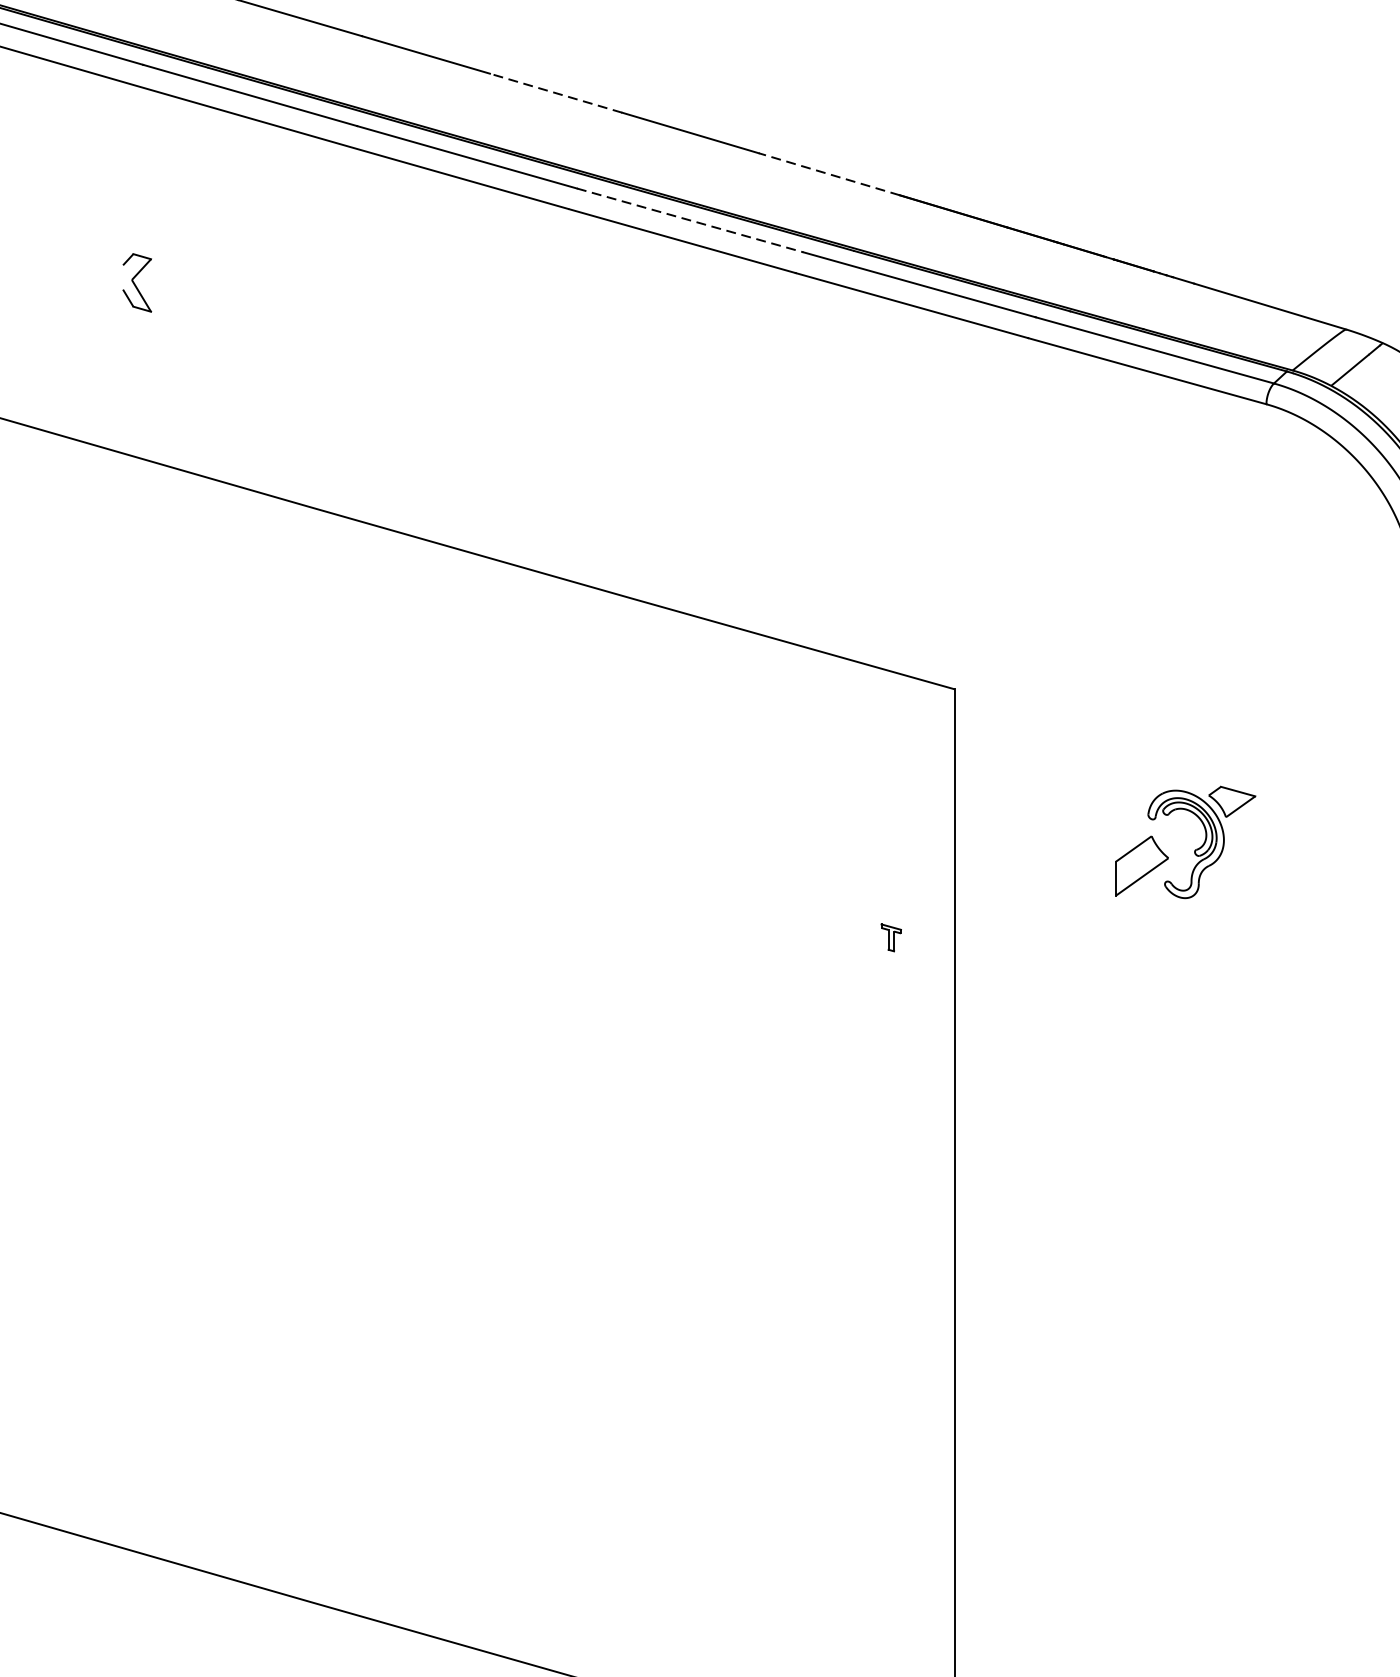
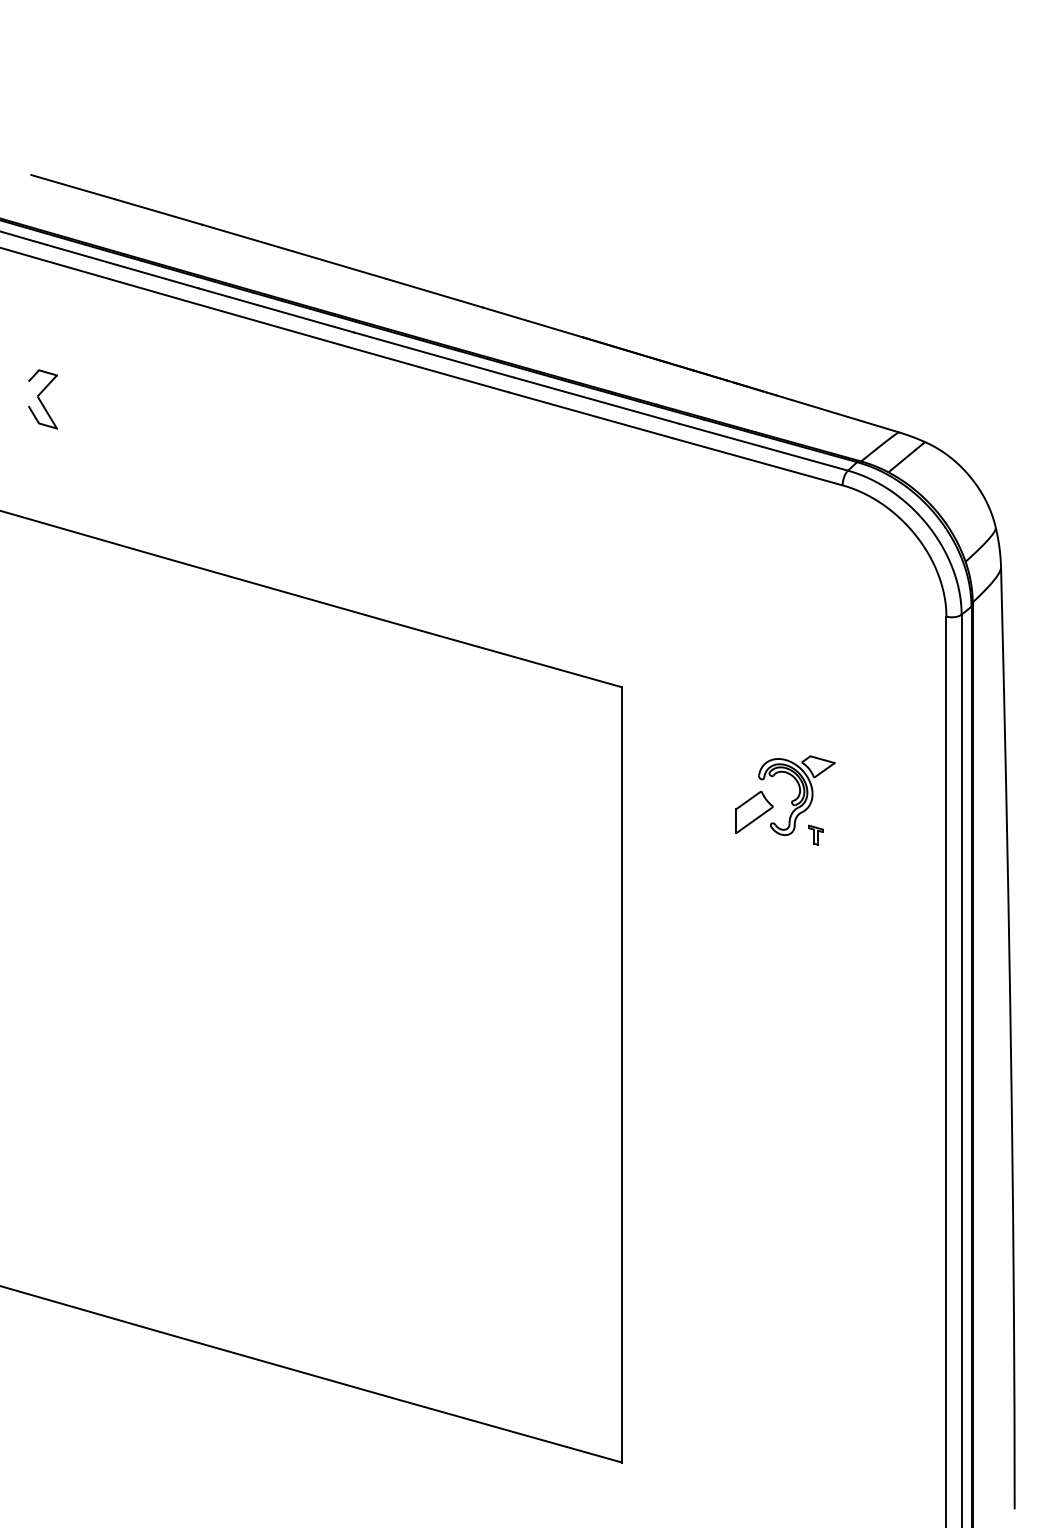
line: (555, 93) -> (339, 265), dashed -> solid
line: (828, 174) -> (532, 322), dashed -> solid
line: (691, 220) -> (435, 355), dashed -> solid
part: (136, 283) -> (42, 399), size x1.43
part: (890, 936) -> (815, 834), moved

